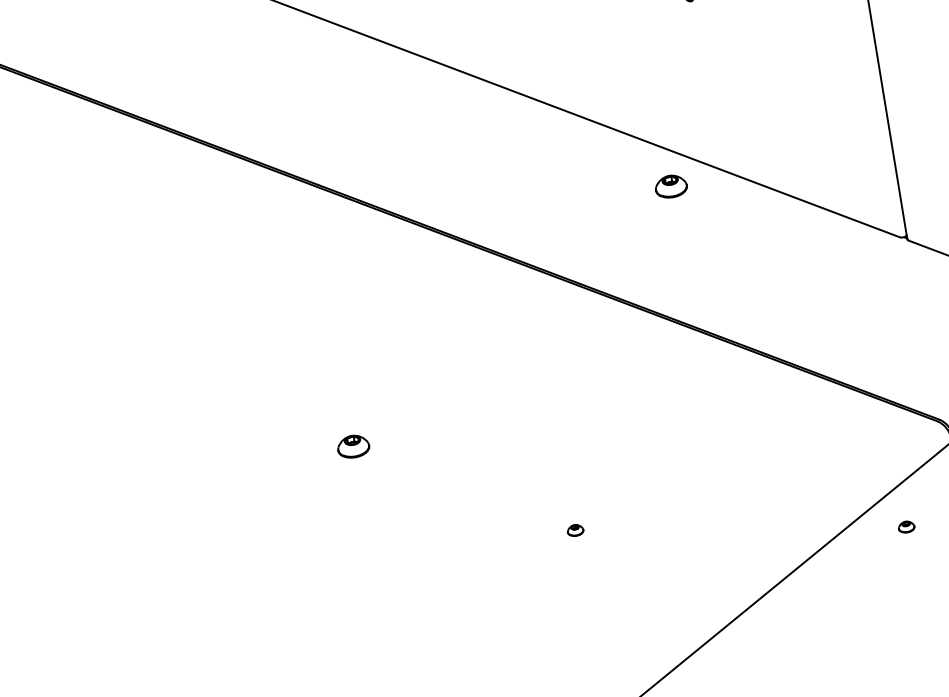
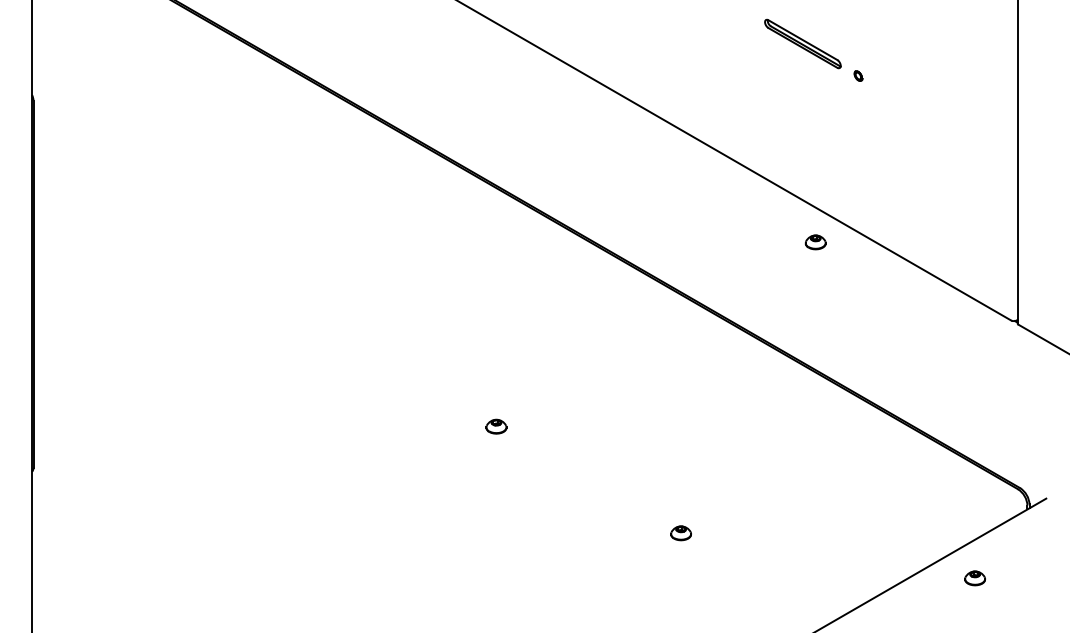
part: (670, 186) -> (815, 242), size x0.71
part: (353, 446) -> (496, 426), size x0.71
part: (905, 527) -> (974, 578), size x1.43
part: (574, 530) -> (680, 533), size x1.43

